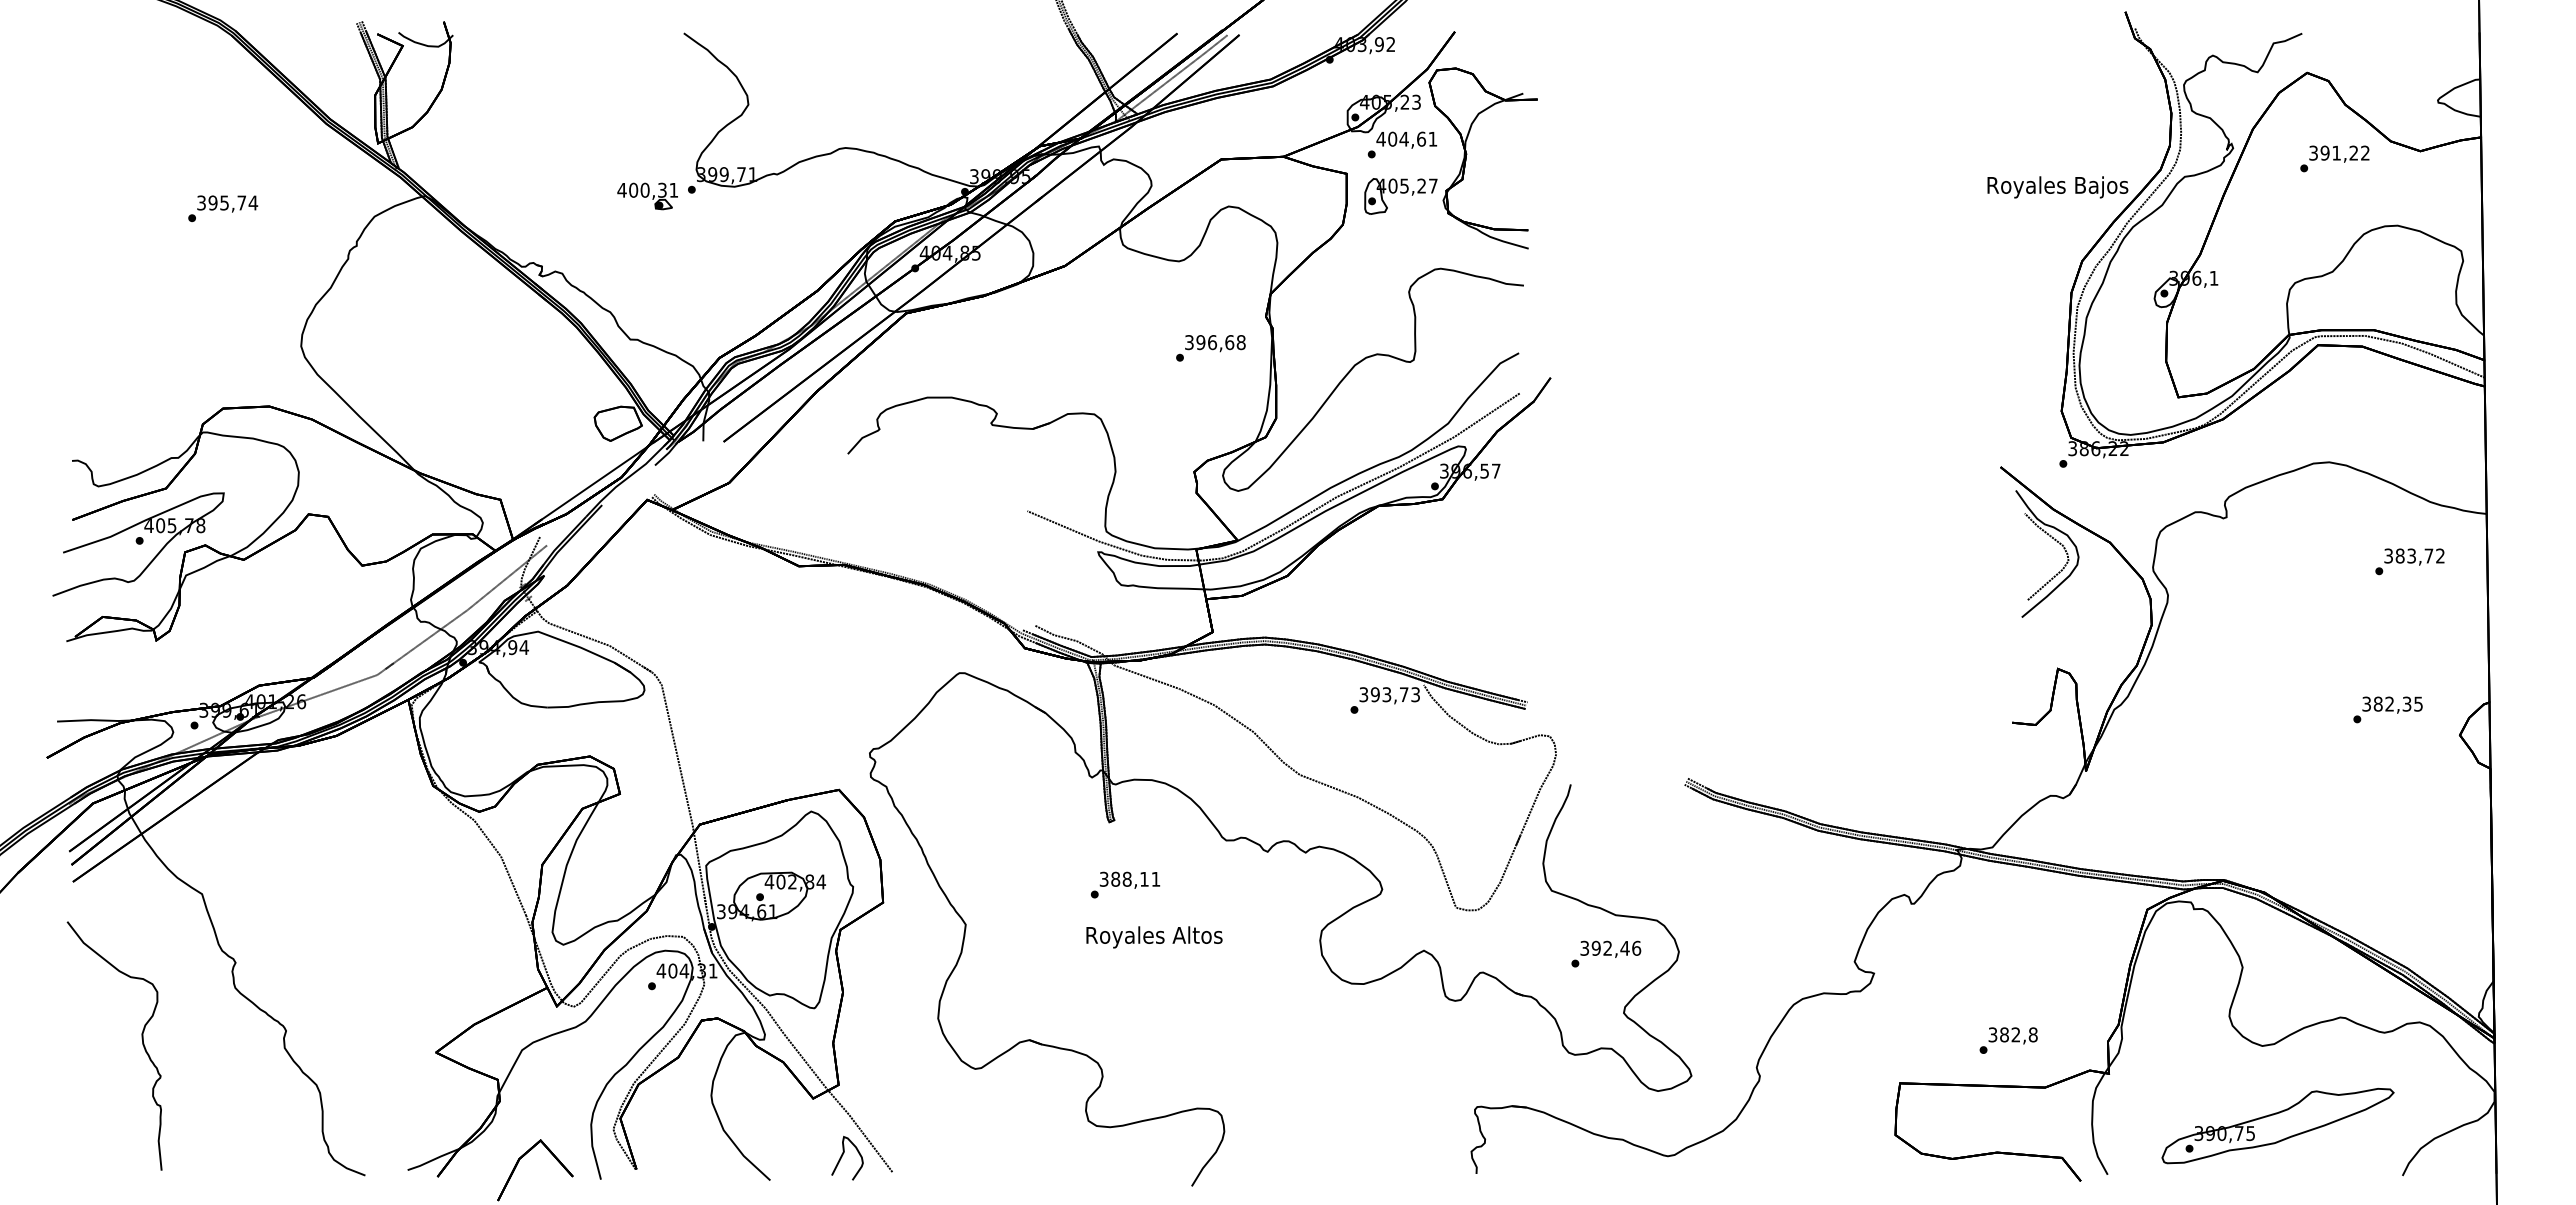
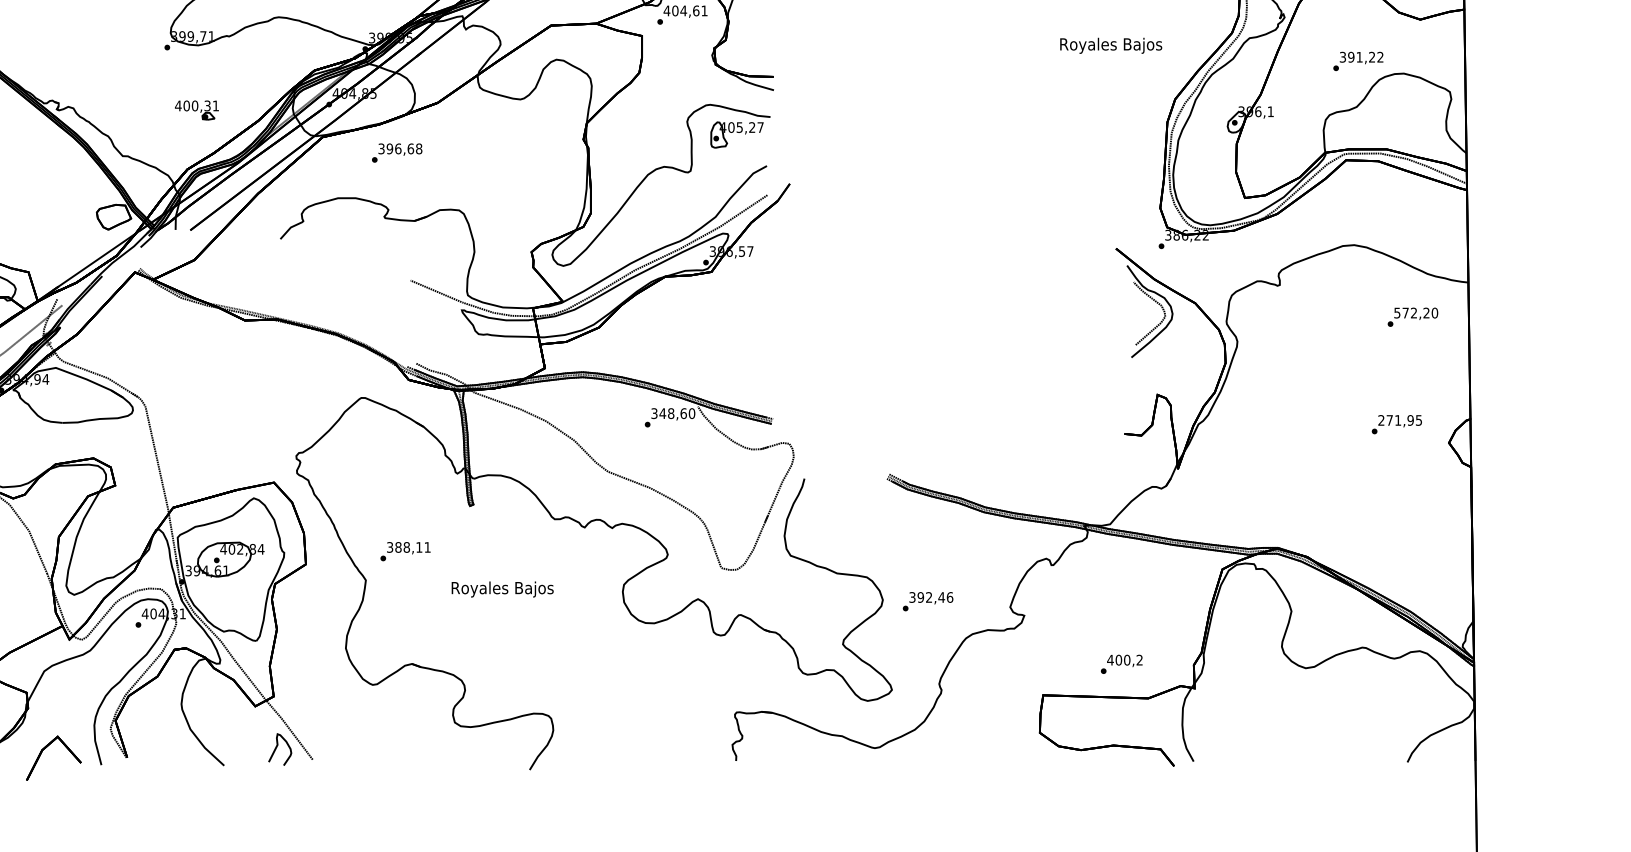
text: (2334, 158) -> (1358, 61), moved
text: (2057, 187) -> (1110, 45), moved
part: (647, 196) -> (196, 110), moved
part: (1400, 196) -> (736, 135), moved
text: (1210, 348) -> (396, 153), moved
text: (2414, 555) -> (1416, 312), 383,72 -> 572,20
text: (1395, 694) -> (677, 413), 393,73 -> 348,60
text: (2386, 703) -> (1395, 419), 382,35 -> 271,95
text: (1125, 884) -> (405, 551), moved
text: (1154, 937) -> (502, 589), Royales Altos -> Royales Bajos
text: (1606, 953) -> (928, 601), moved
text: (2012, 1034) -> (1124, 659), 382,8 -> 400,2
part: (2277, 1126) -> (1316, 726), removed

